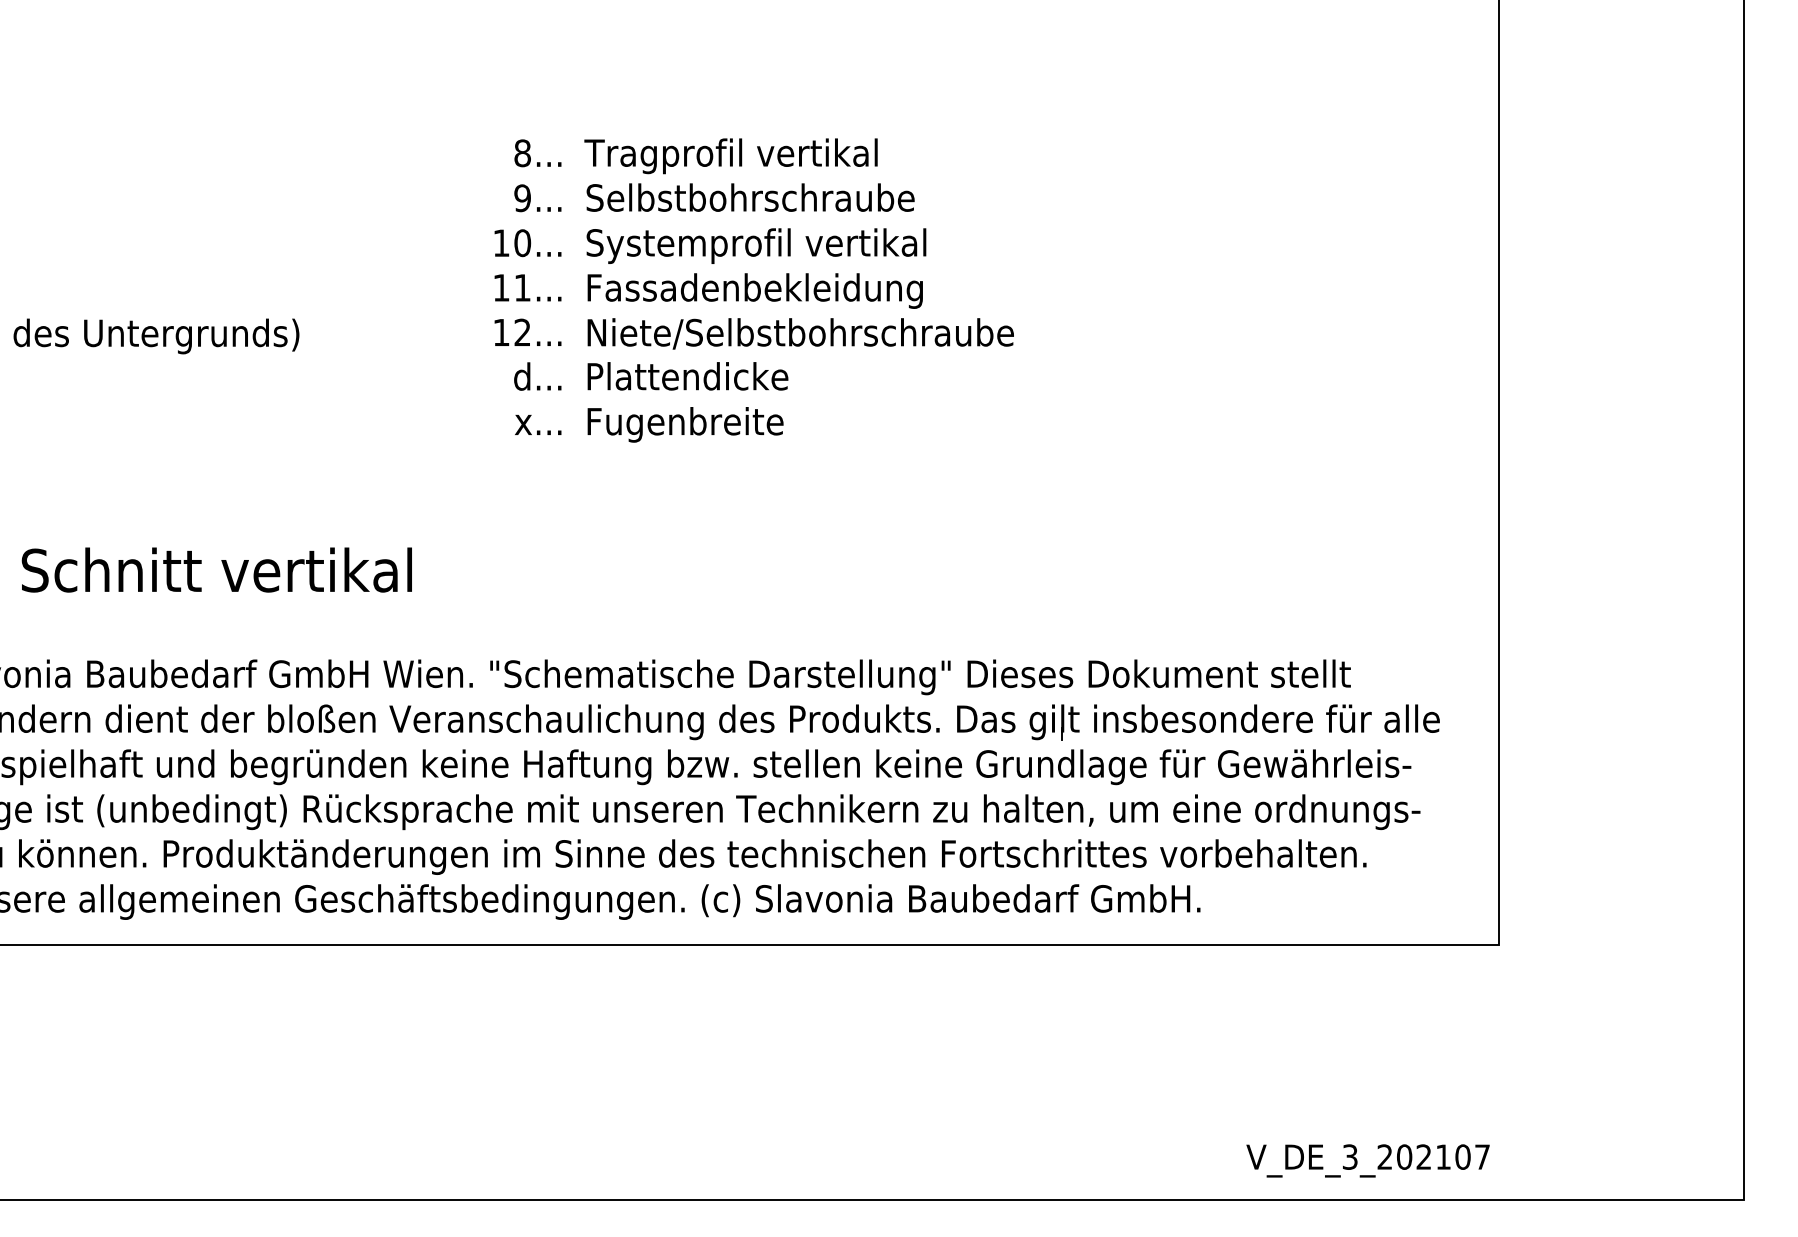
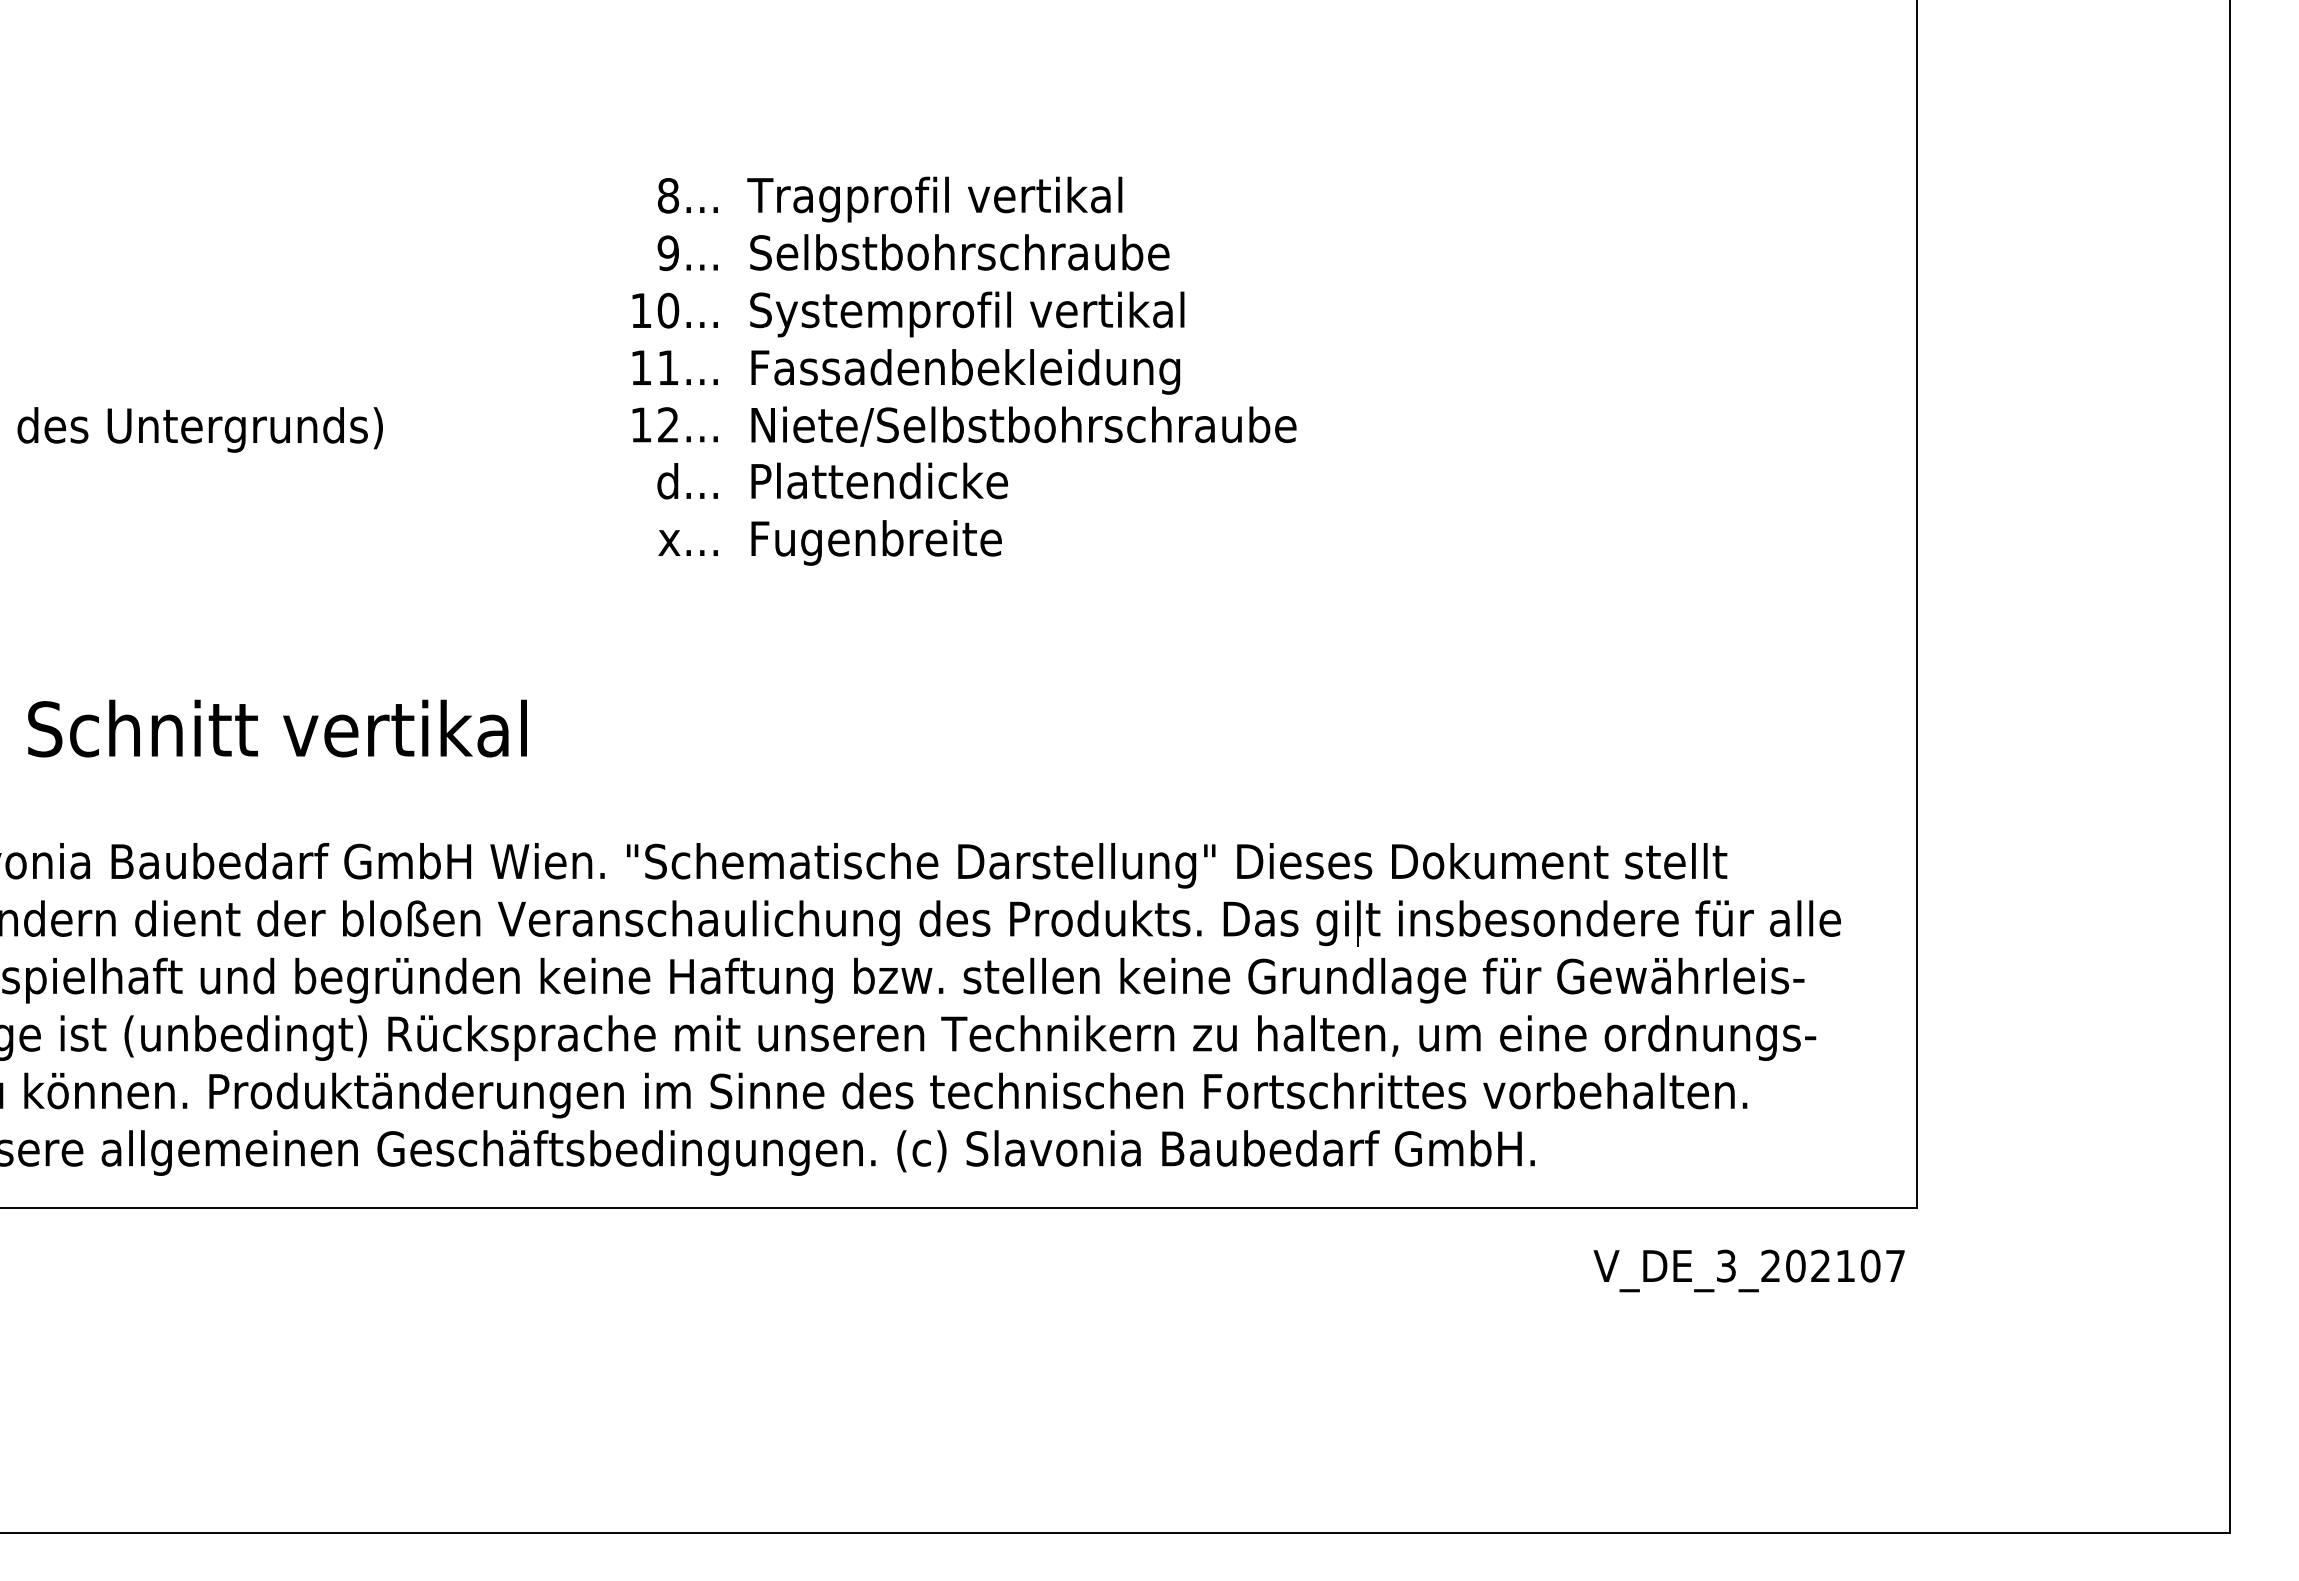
text: (1367, 1160) -> (1748, 1270), moved

